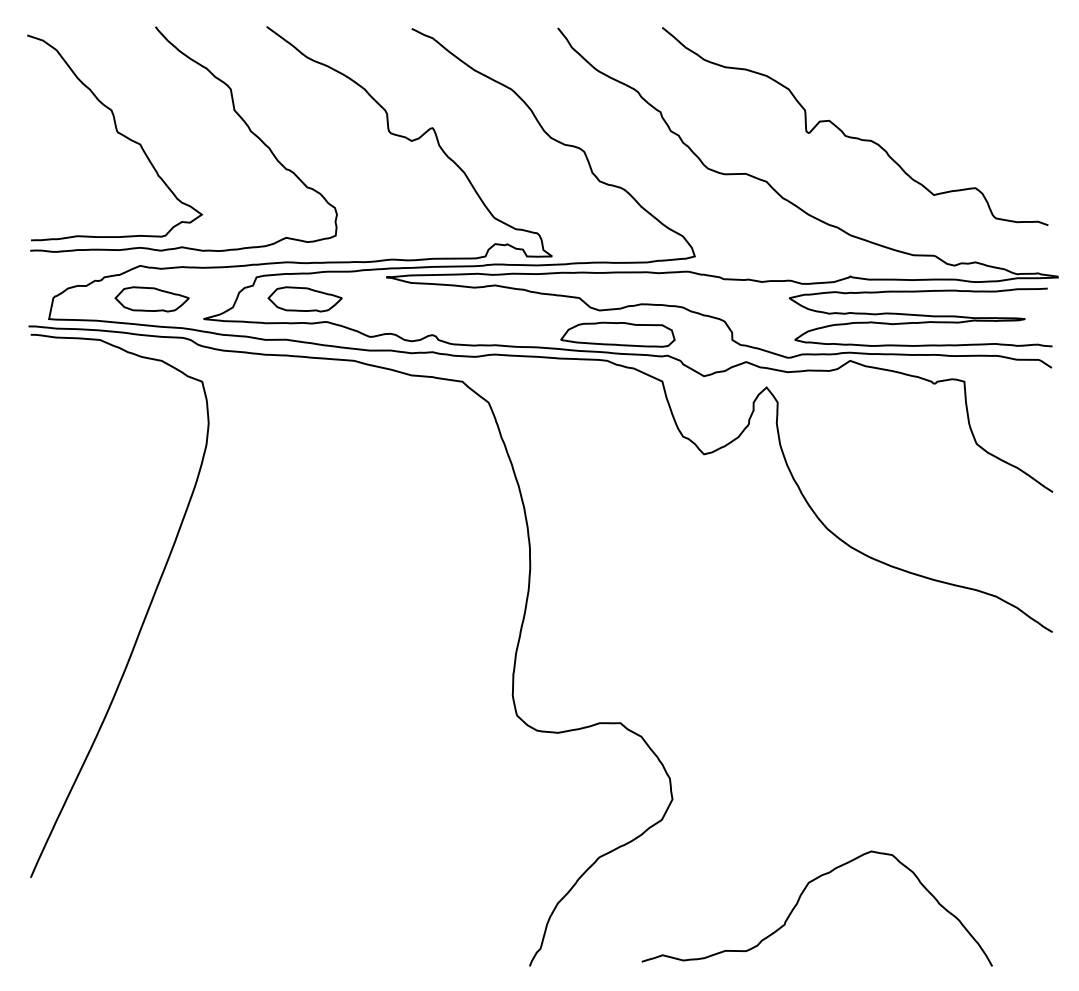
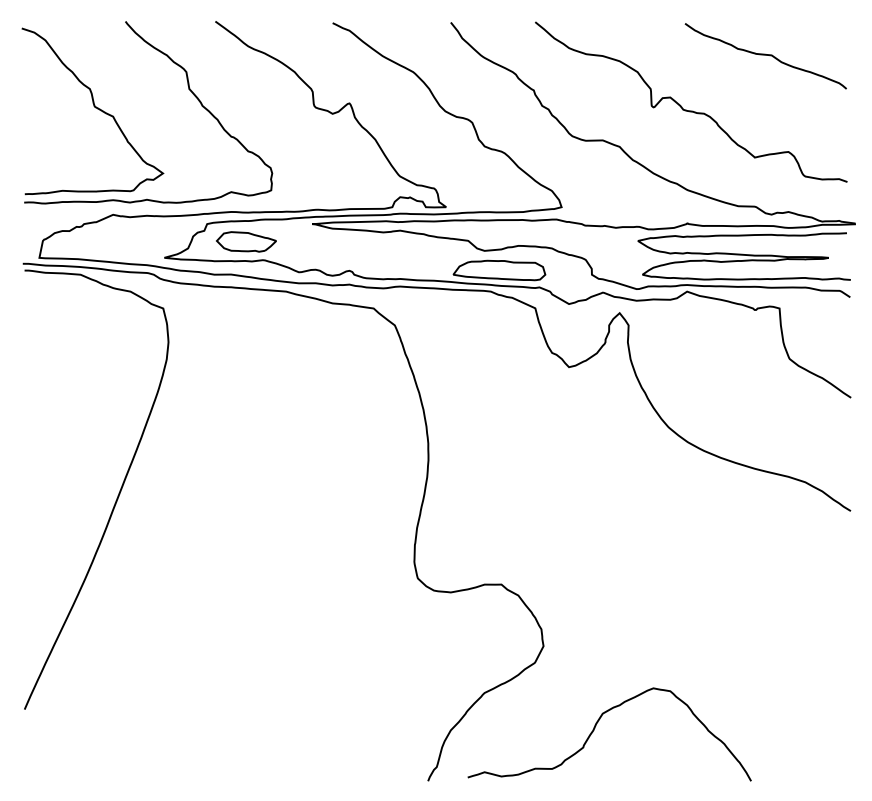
curve: (947, 68) -> (765, 55), added
part: (151, 299) -> (122, 242), removed
curve: (798, 903) -> (594, 730), moved

